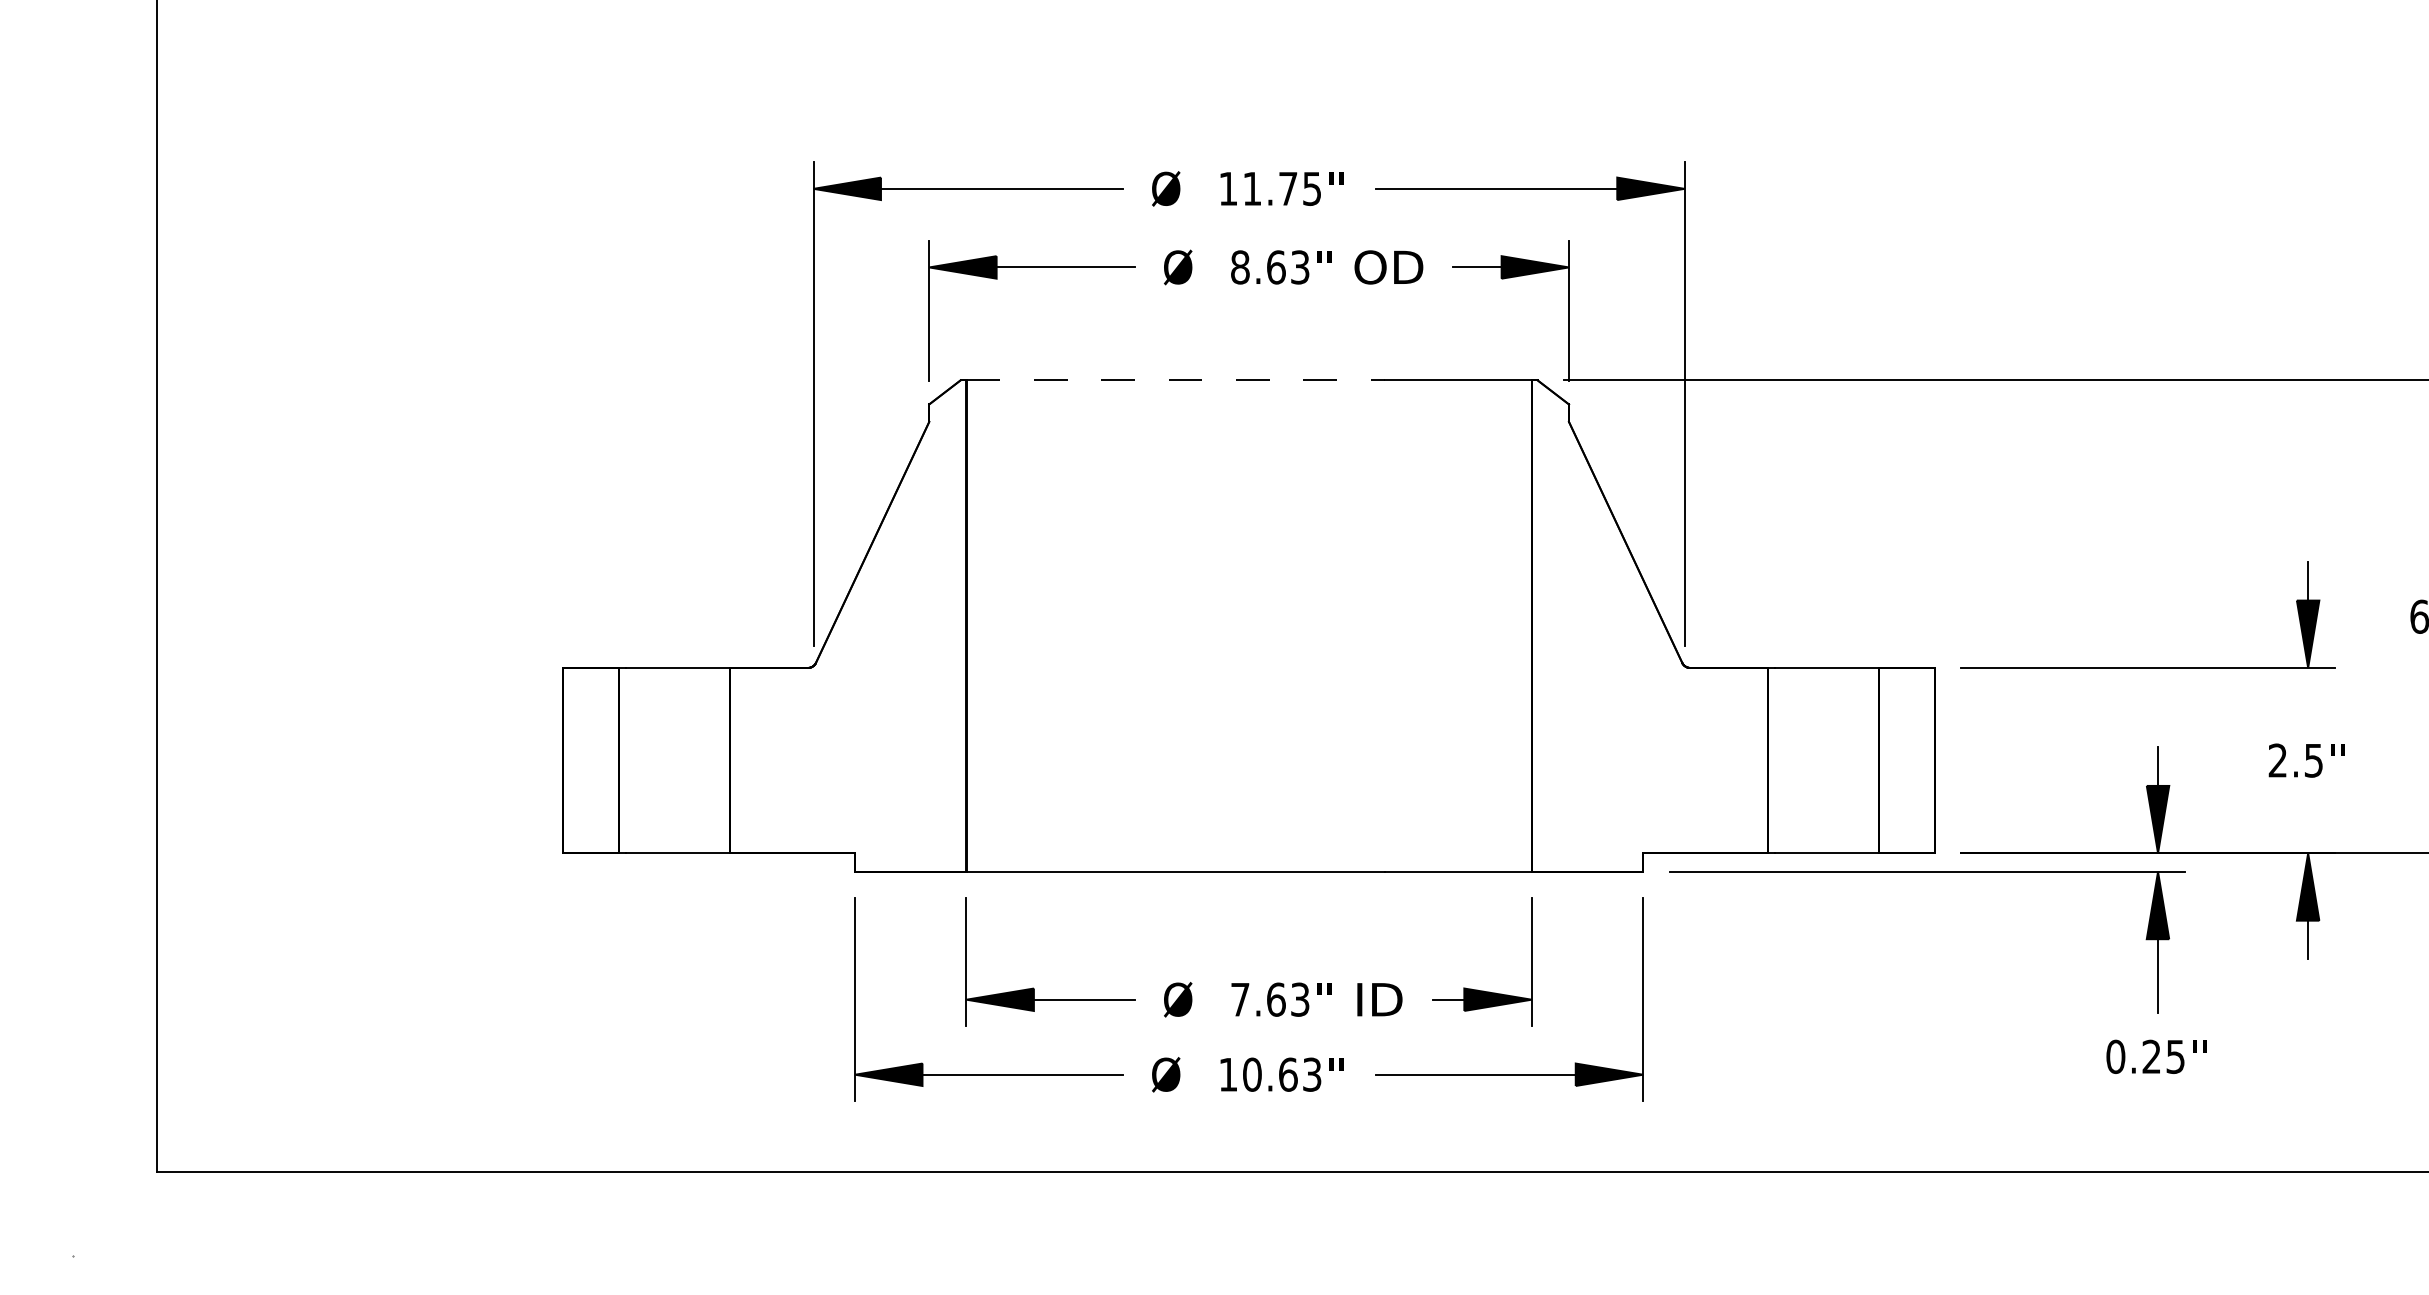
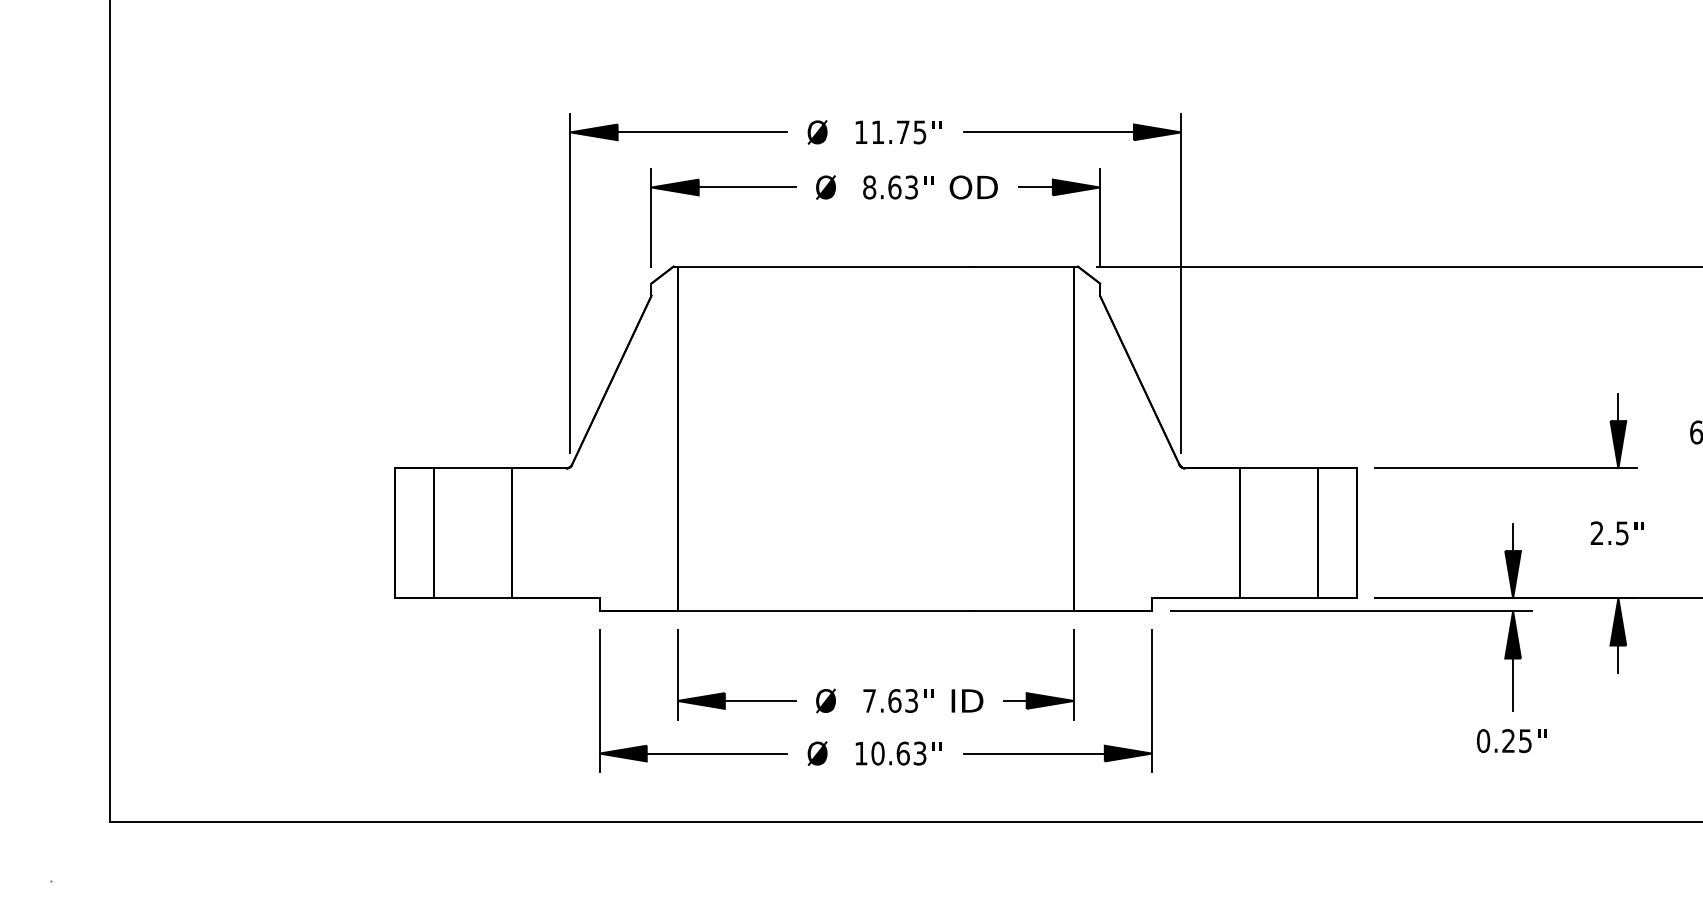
line: (1176, 380) -> (824, 266), dashed -> solid

